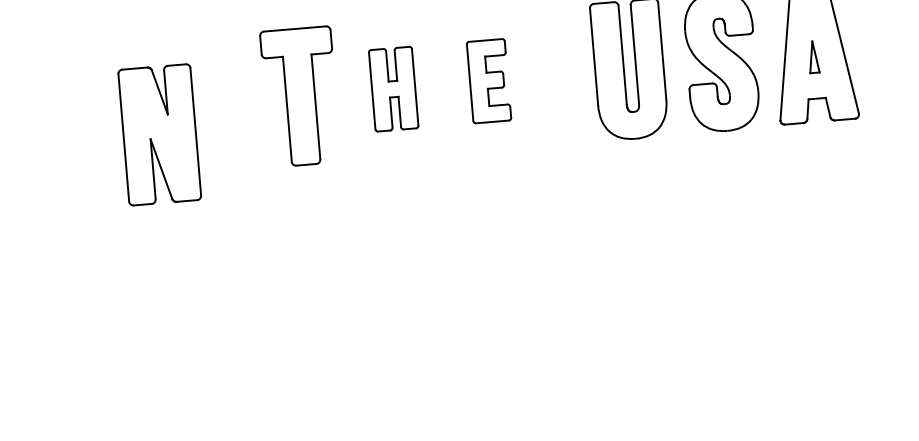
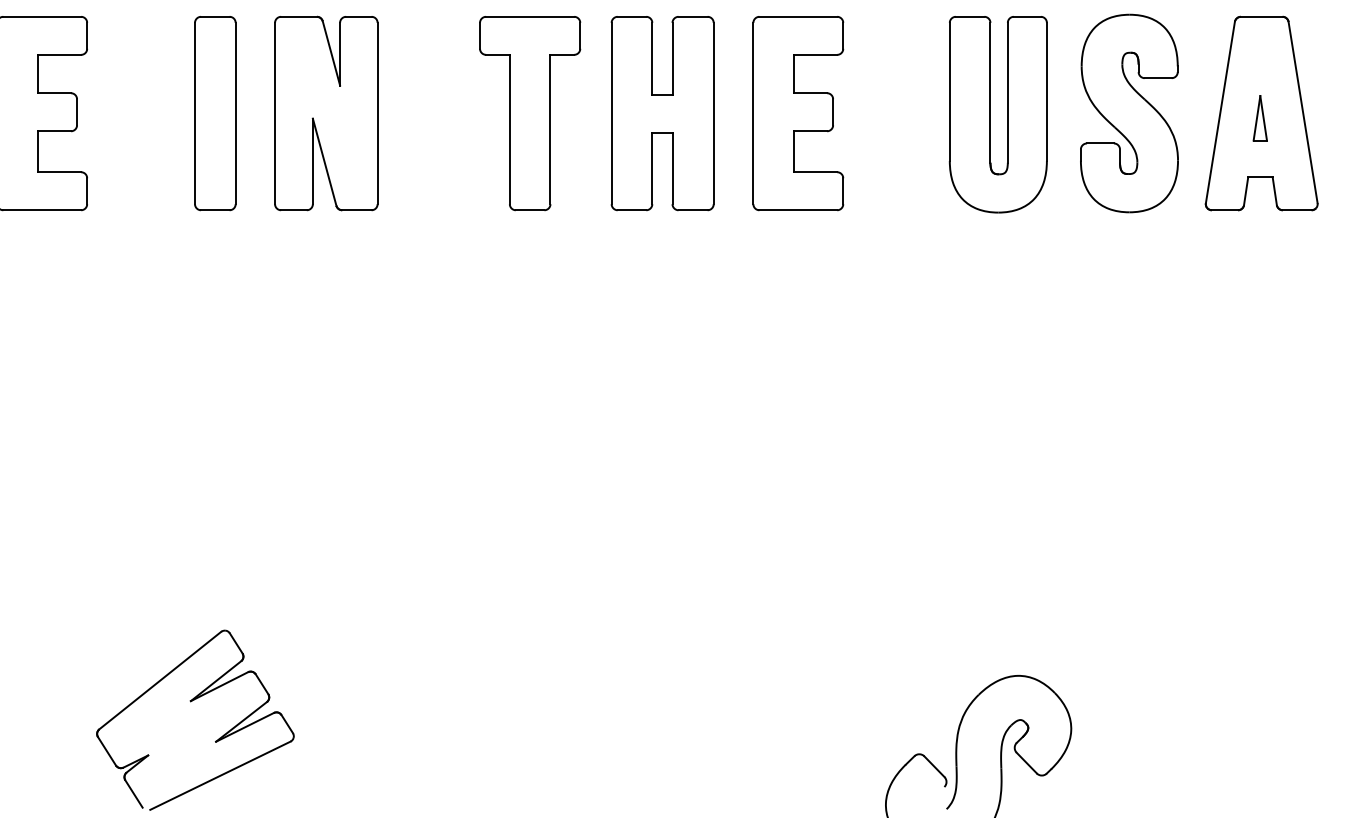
part: (489, 81) -> (798, 113), size x1.67
part: (393, 89) -> (662, 113), size x1.67
part: (79, 115) -> (215, 113), added
part: (159, 134) -> (326, 113), moved

